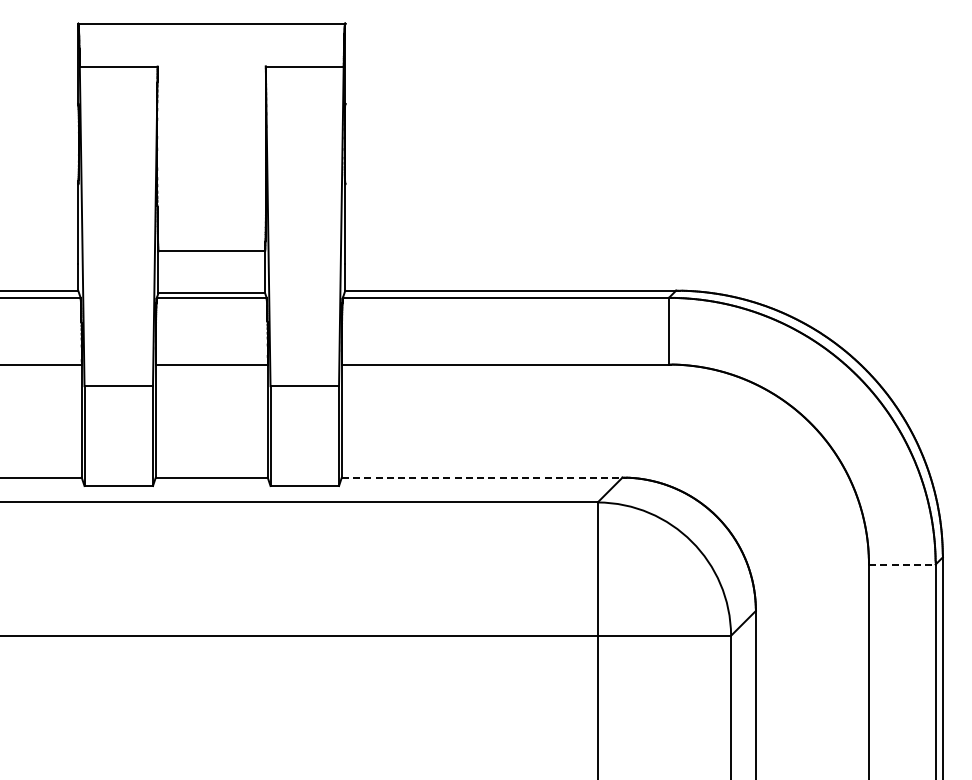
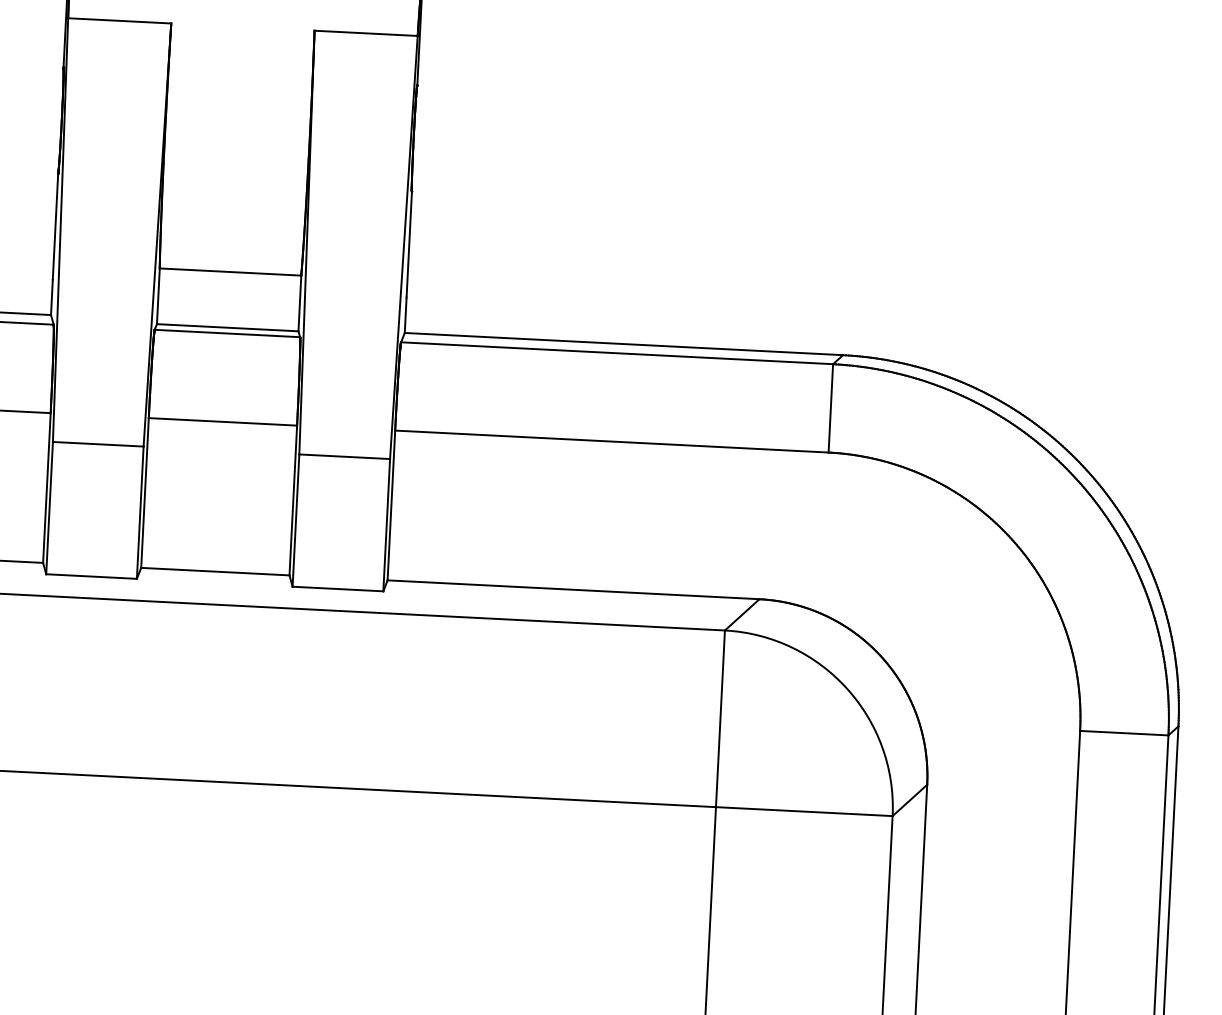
line: (482, 477) -> (573, 589), dashed -> solid
line: (902, 564) -> (1124, 733), dashed -> solid

